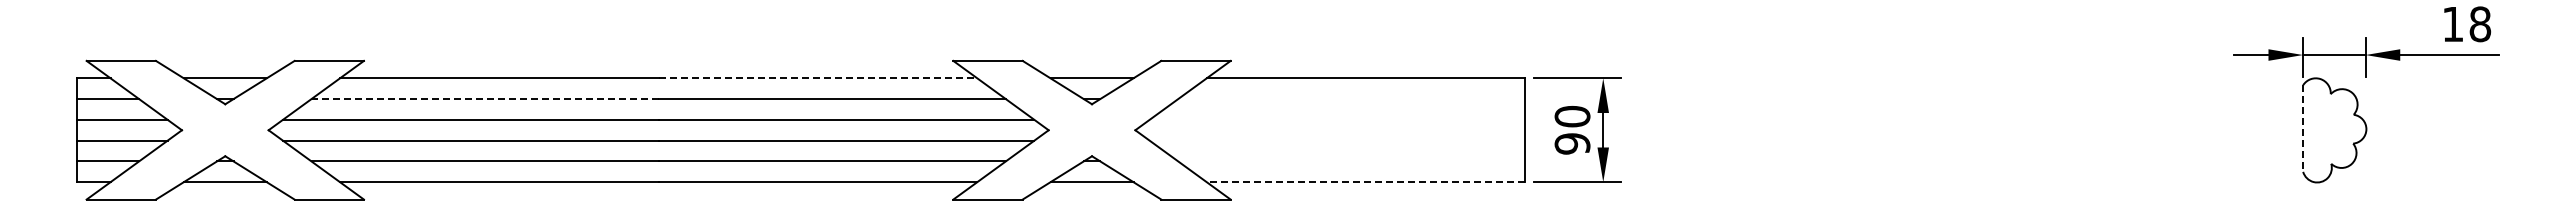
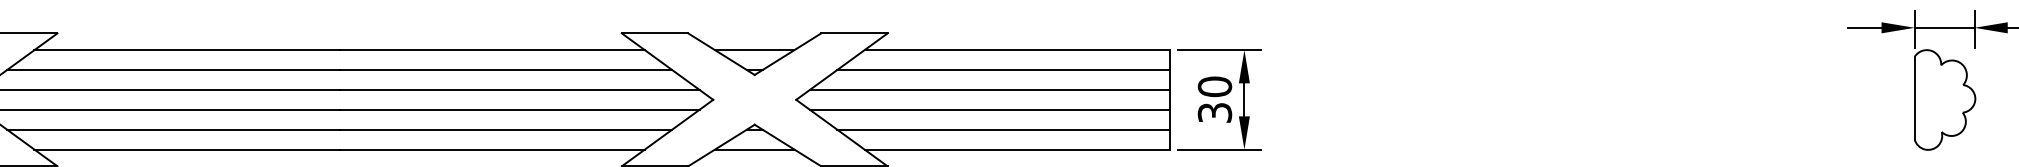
line: (818, 78) -> (492, 50), dashed -> solid
line: (485, 99) -> (173, 70), dashed -> solid
line: (1351, 99) -> (1003, 70), added
line: (1337, 119) -> (989, 89), added
line: (2303, 129) -> (1915, 99), dashed -> solid
line: (1337, 140) -> (989, 109), added
text: (1572, 143) -> (1214, 112), 90 -> 30
line: (1351, 161) -> (1003, 129), added
line: (1365, 182) -> (1016, 149), dashed -> solid

